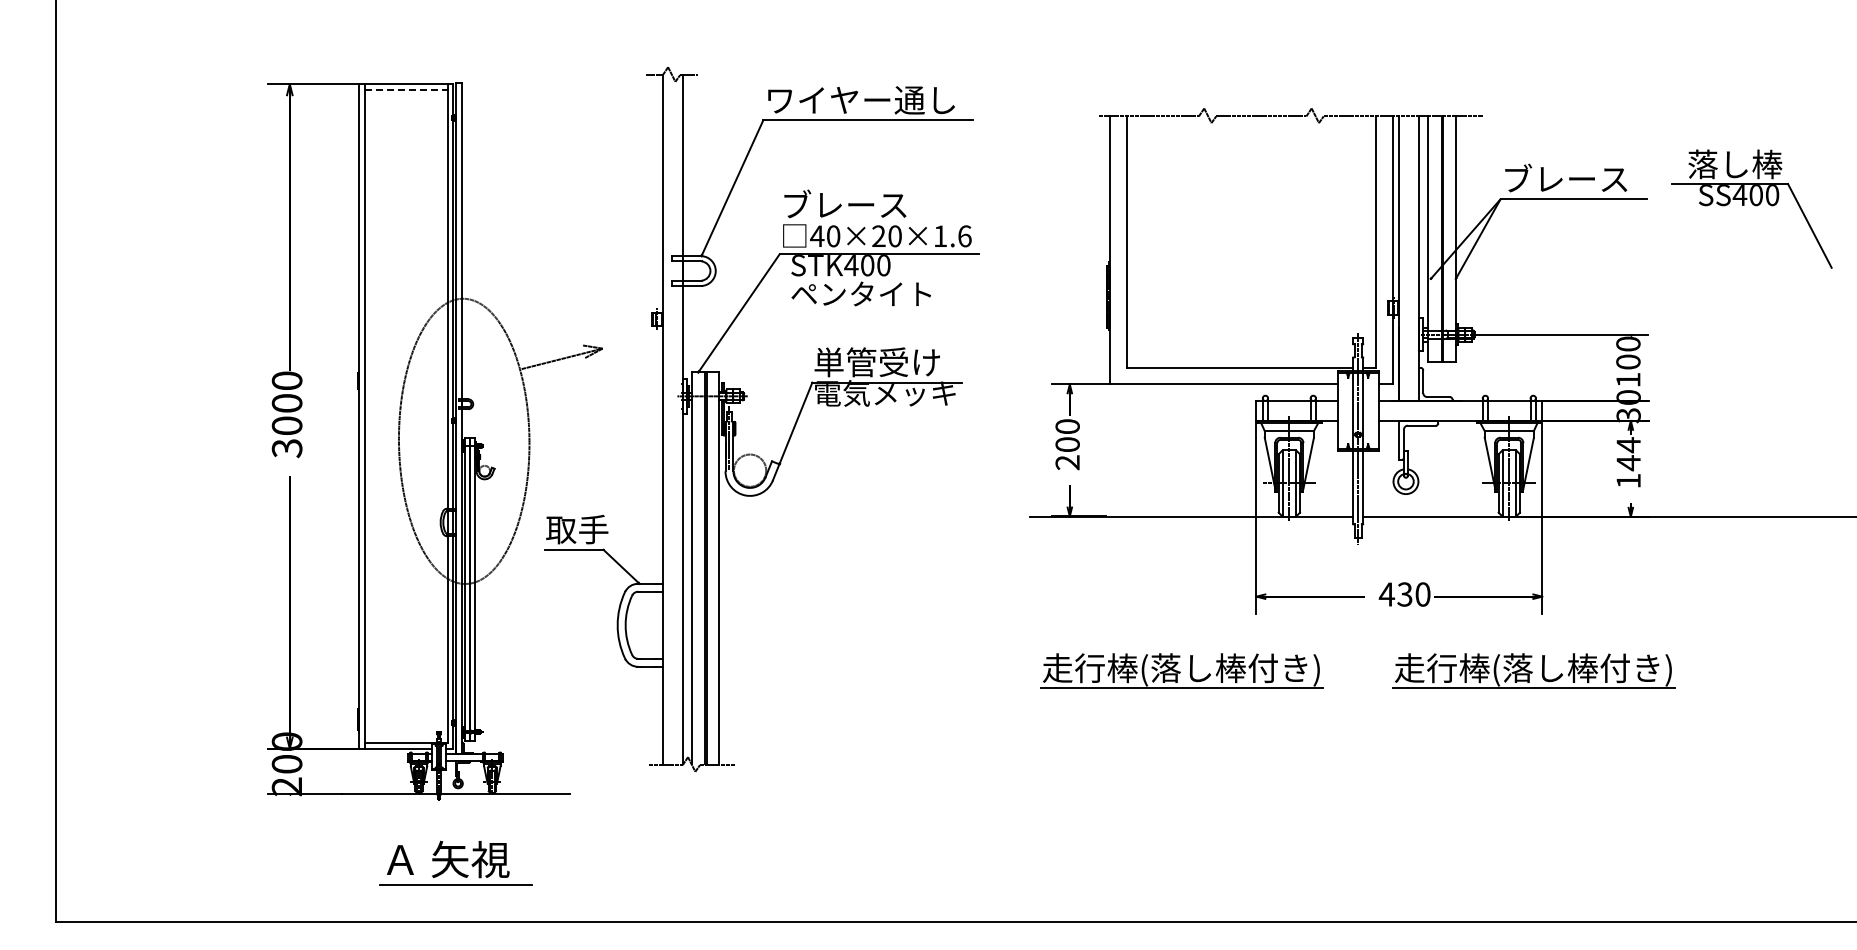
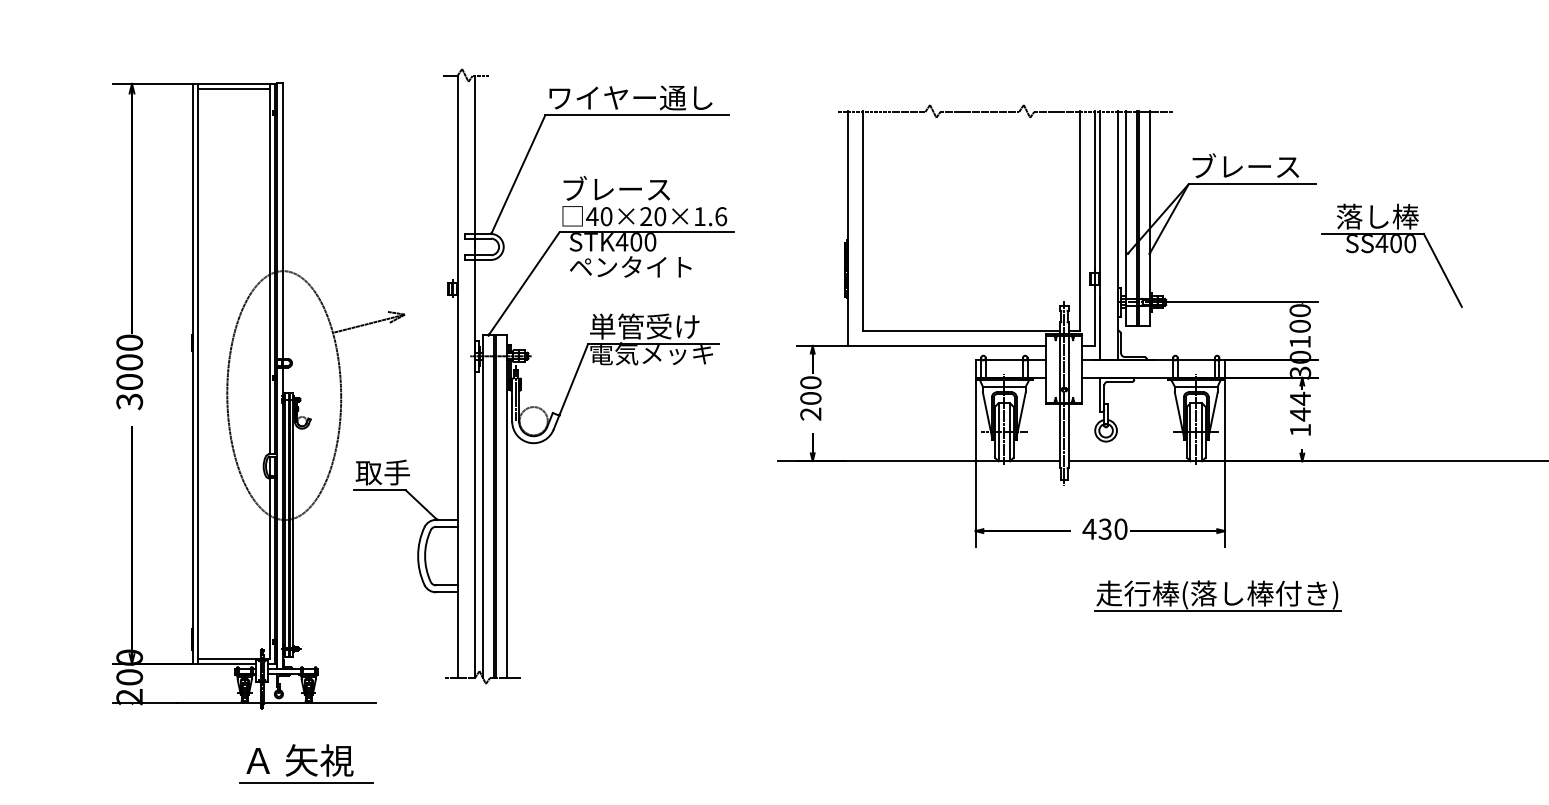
line: (405, 89) -> (232, 88), dashed -> solid
part: (1751, 208) -> (1391, 255), moved
part: (1181, 670) -> (910, 595), removed
part: (455, 862) -> (306, 763), moved

